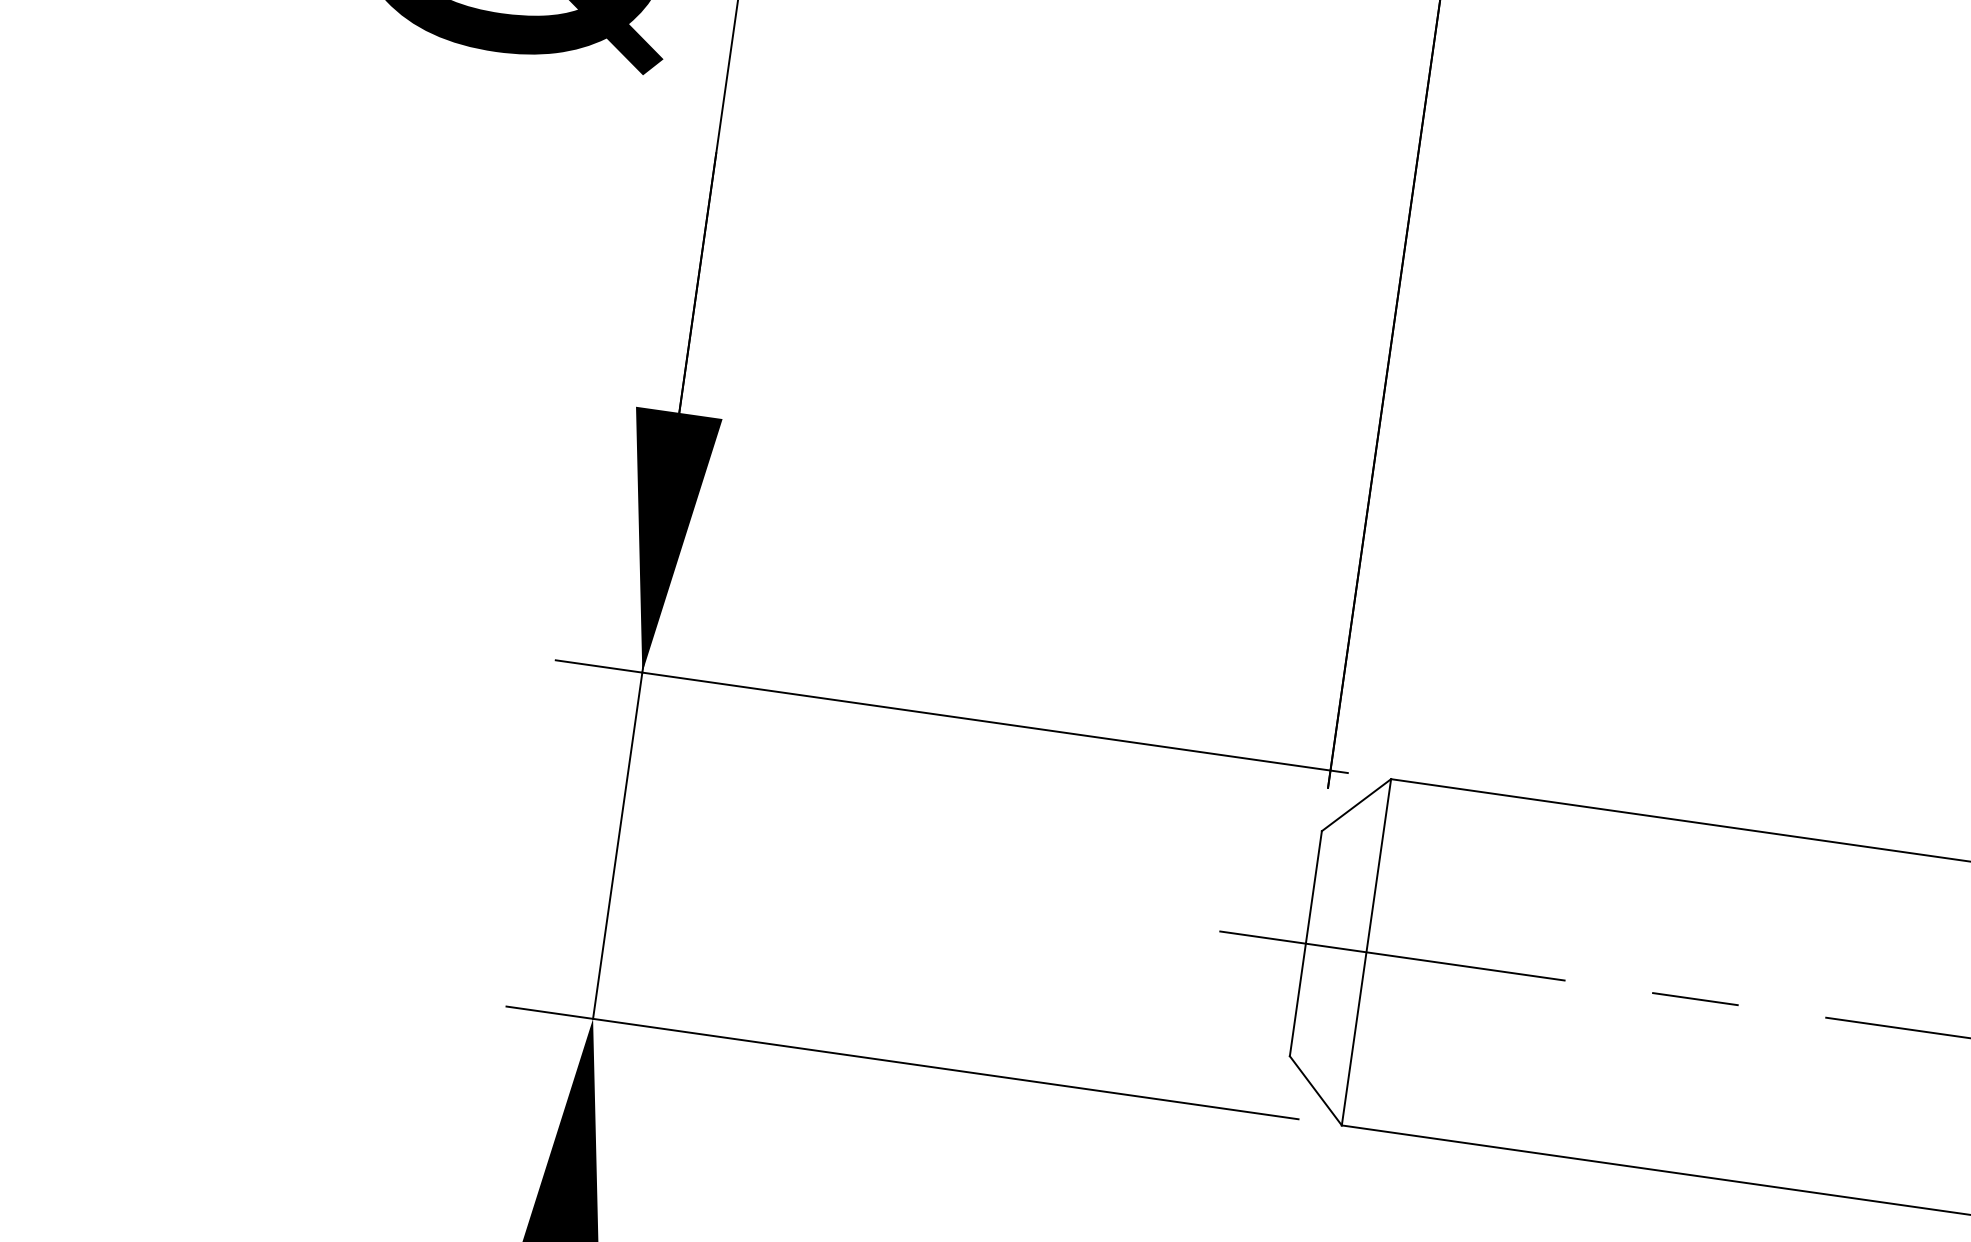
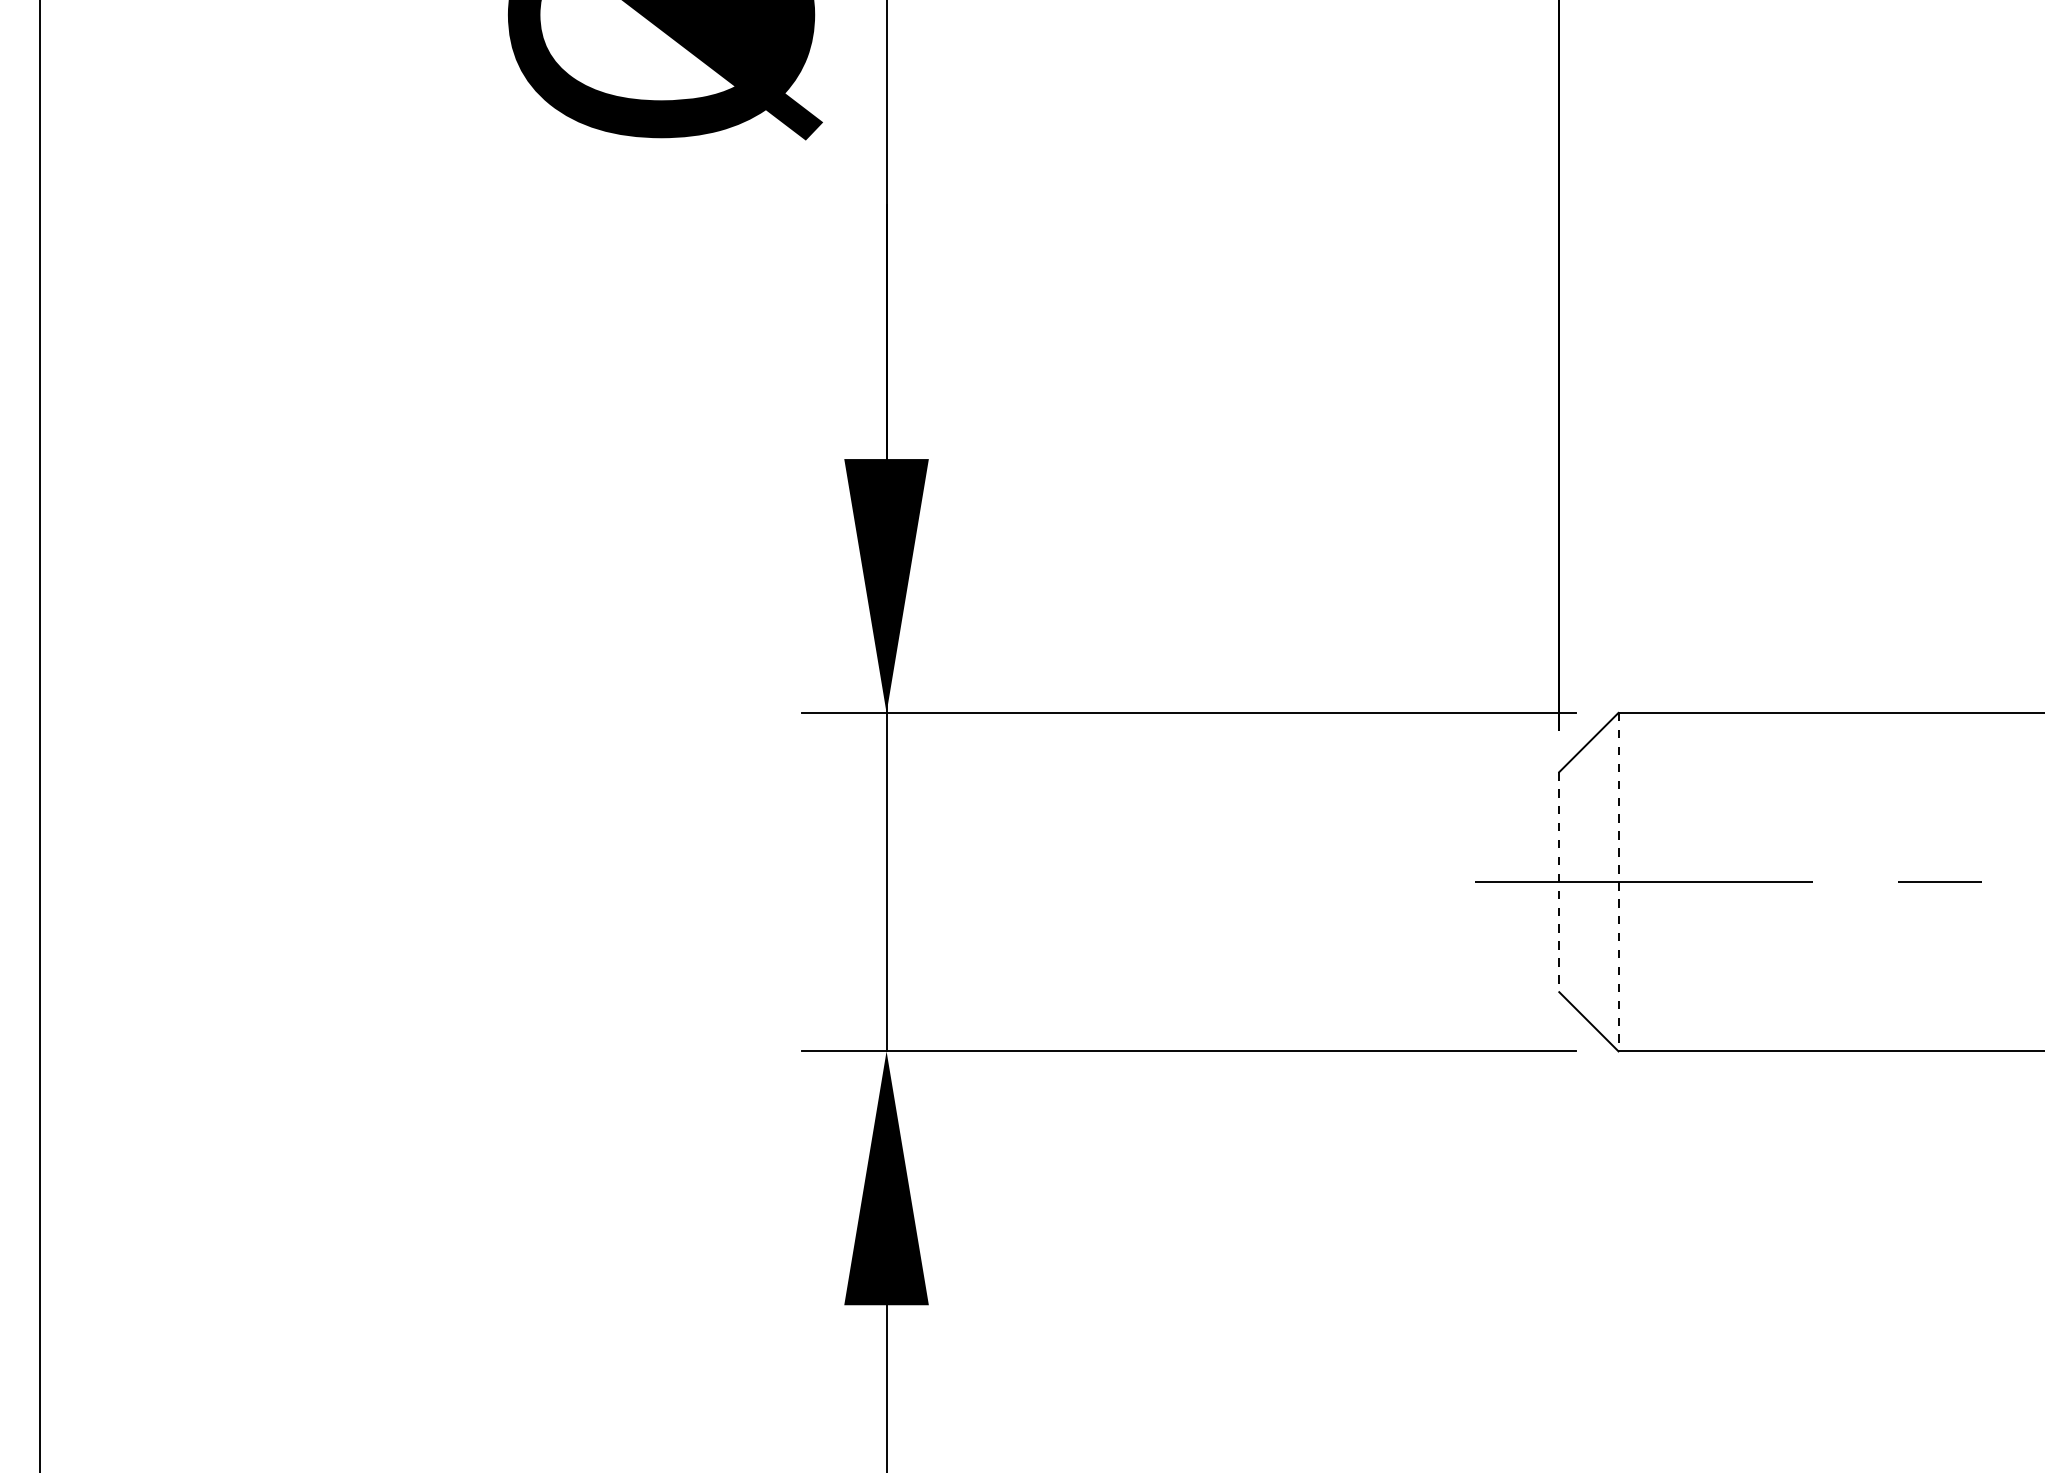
line: (1306, 944) -> (1559, 882), solid -> dashed
line: (1366, 952) -> (1618, 882), solid -> dashed

